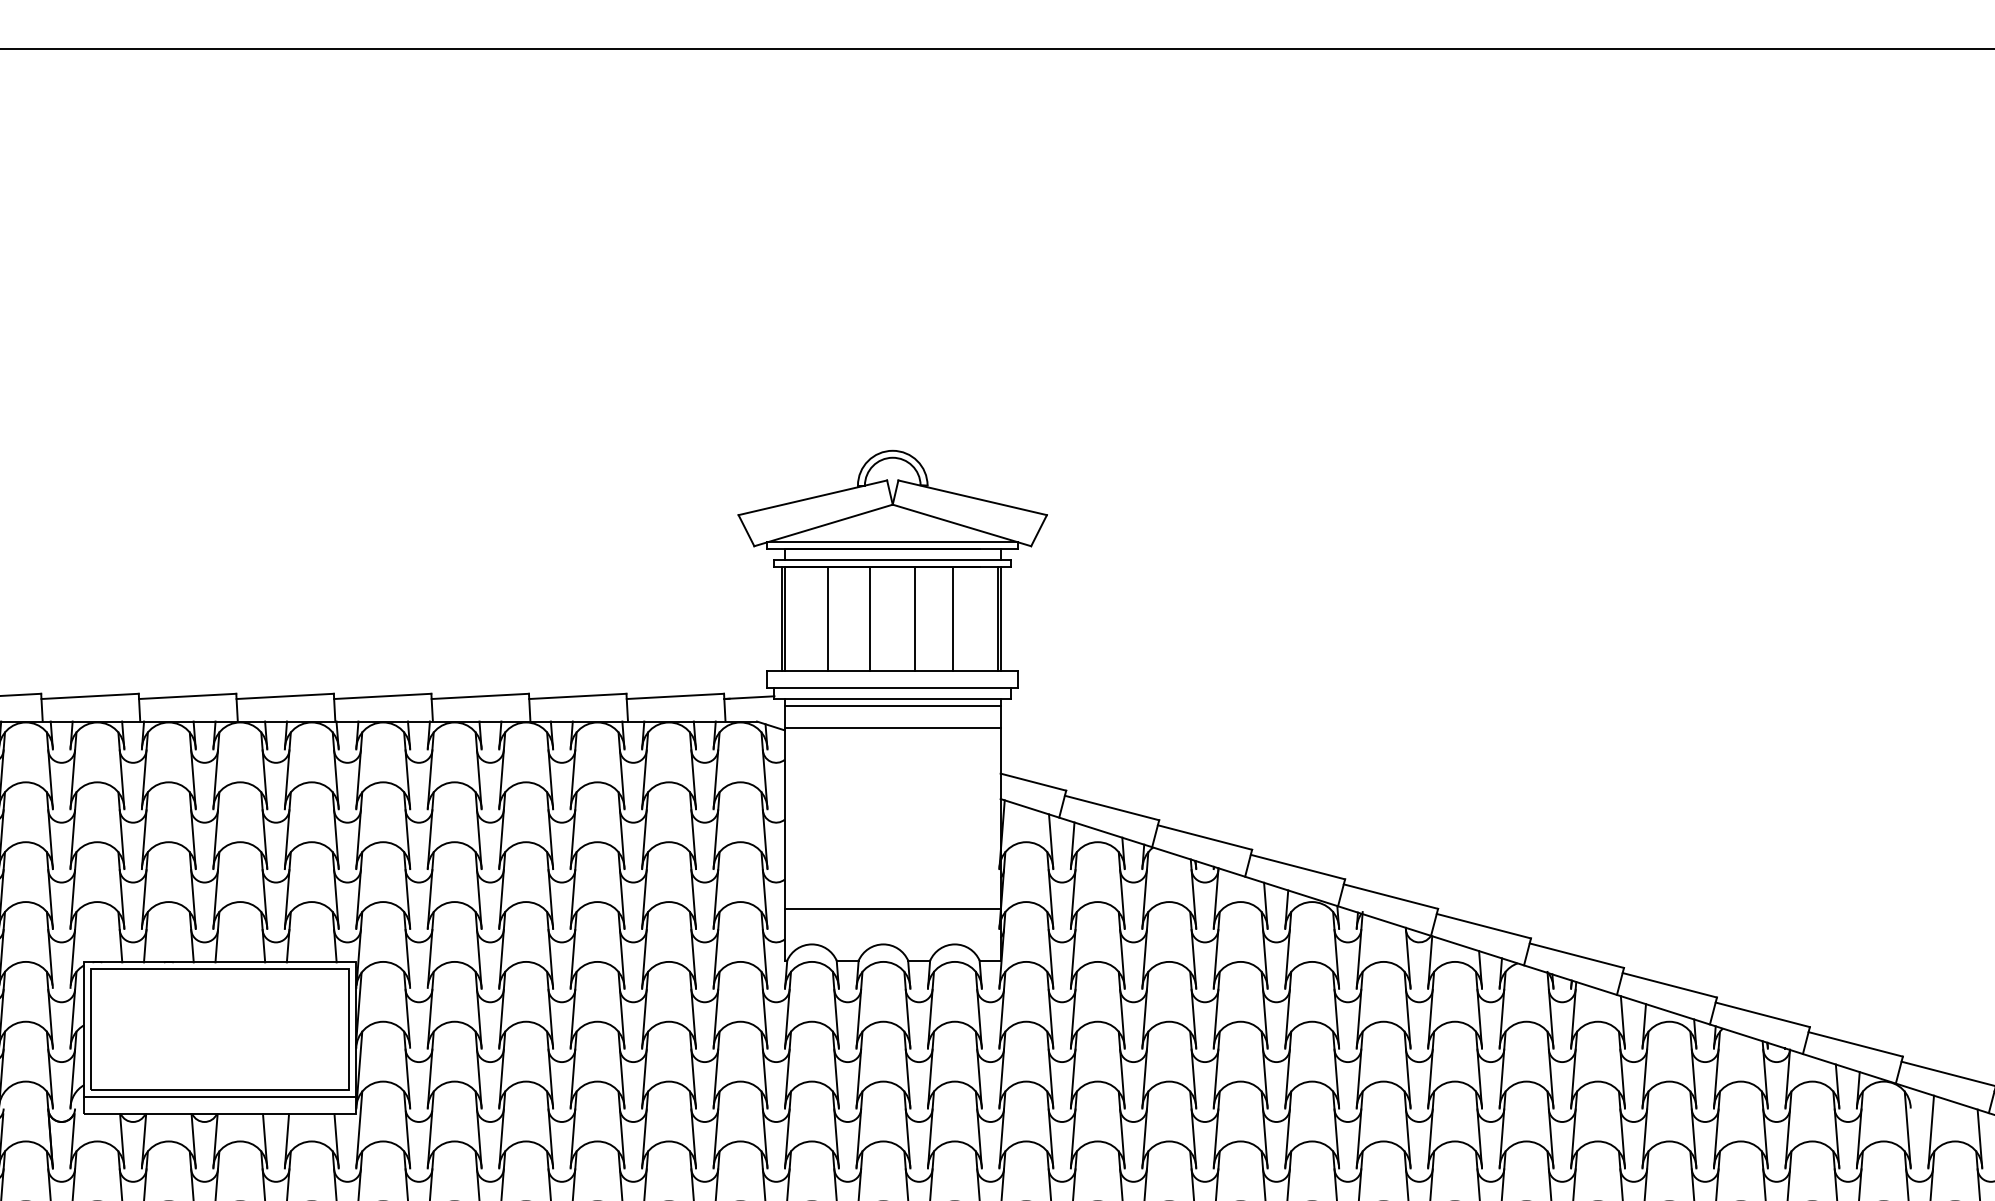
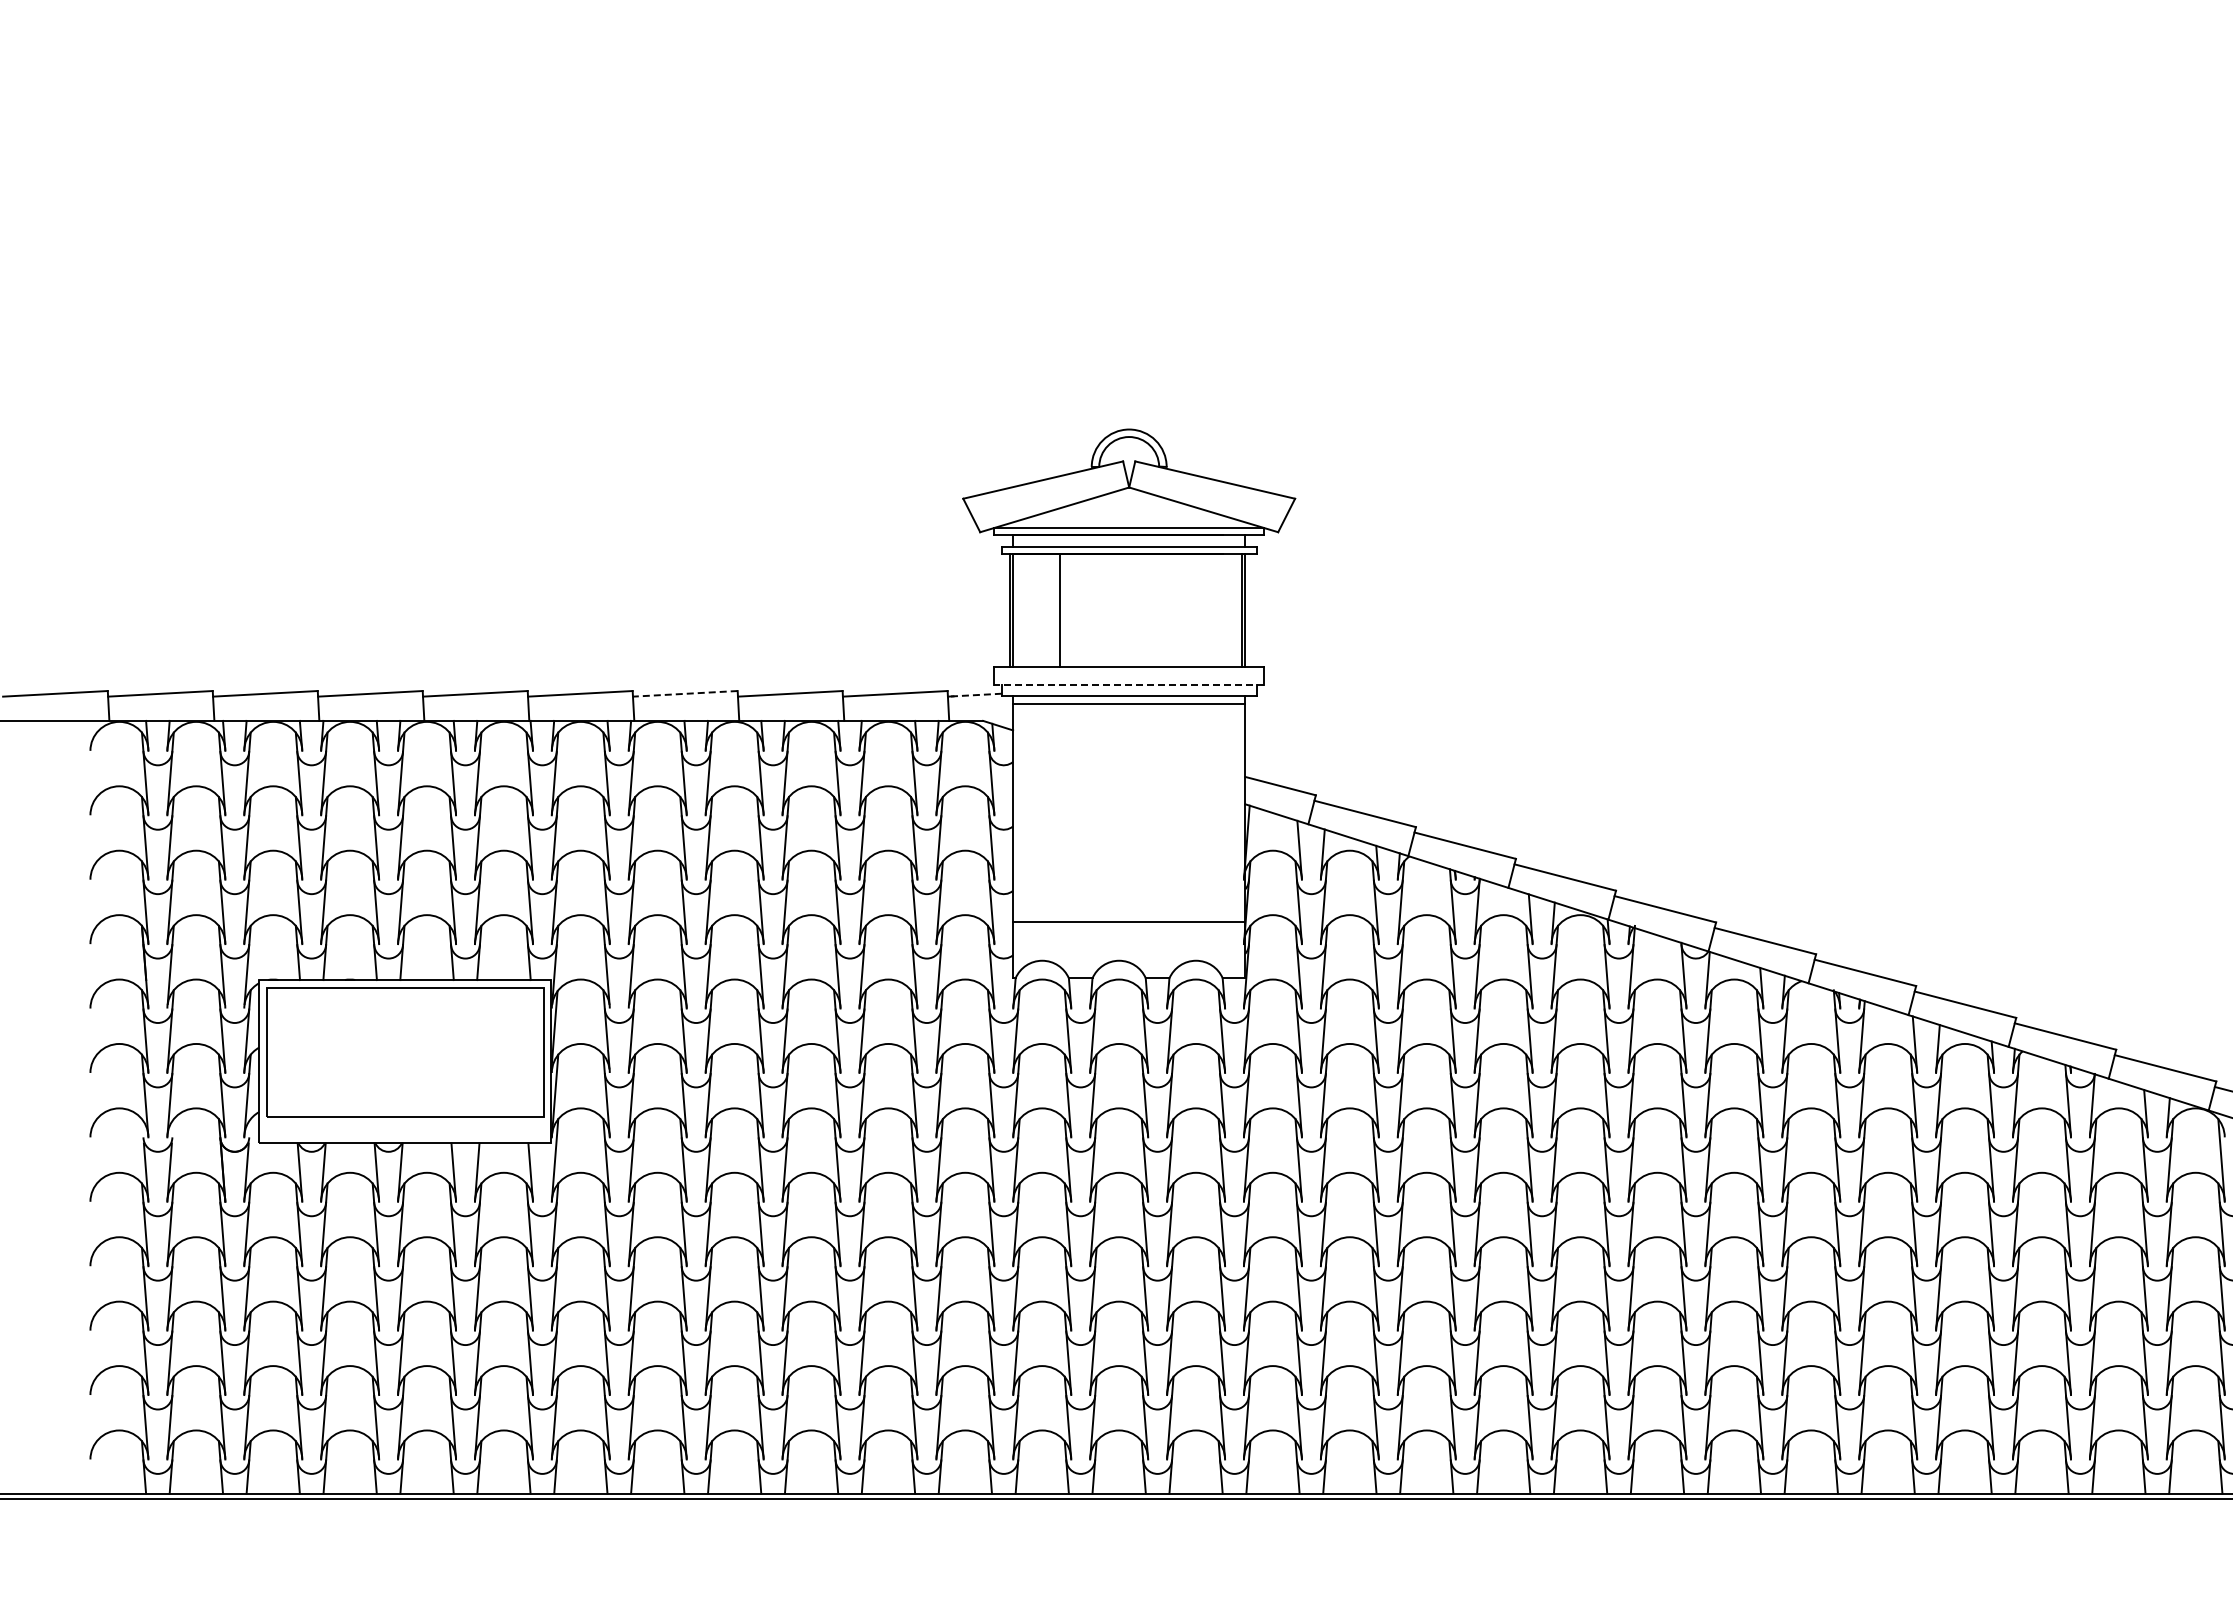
line: (869, 618) -> (1104, 610), removed
line: (915, 618) -> (1153, 610), removed
line: (953, 618) -> (1194, 610), removed
line: (893, 688) -> (1129, 685), solid -> dashed
line: (479, 696) -> (684, 693), solid -> dashed
line: (749, 697) -> (974, 695), solid -> dashed
line: (893, 727) -> (1129, 727), removed
line: (220, 1096) -> (405, 1124), removed

